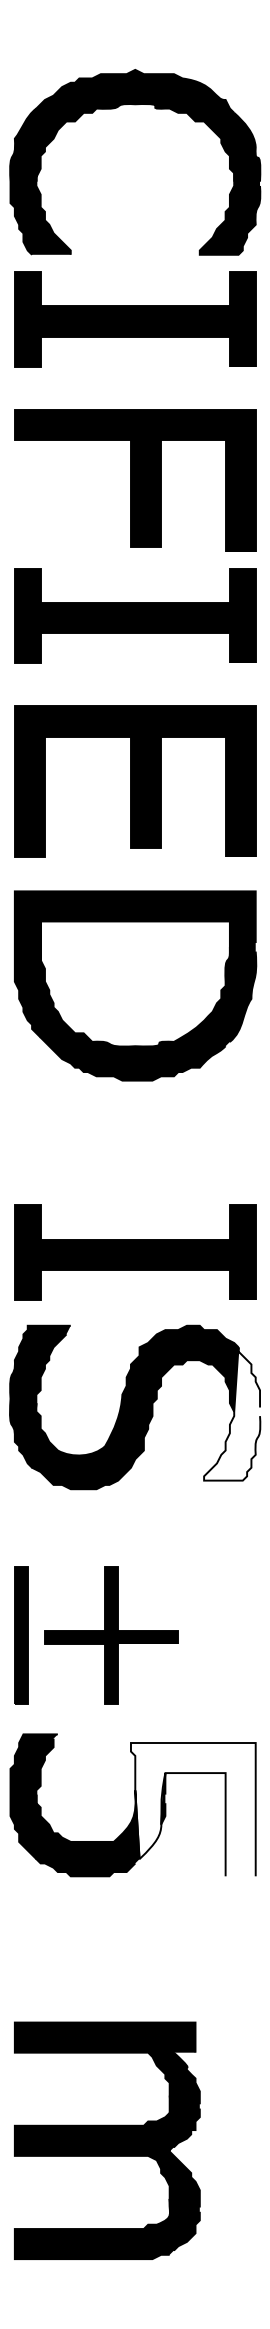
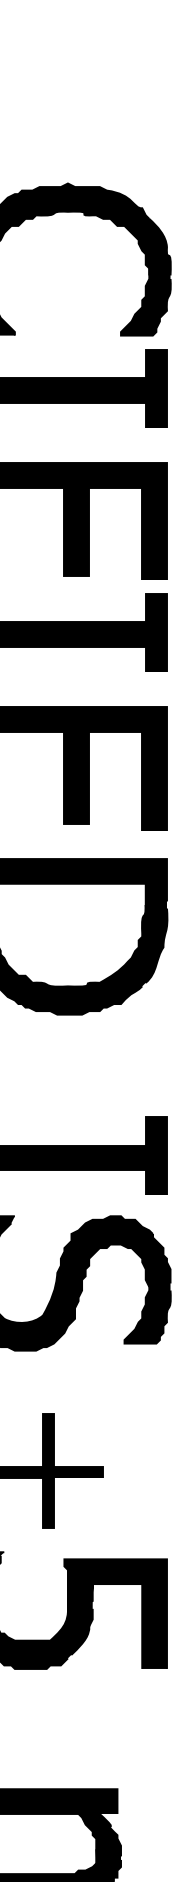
fill: (232, 1413) -> (147, 1288), added
fill: (192, 1809) -> (115, 1614), added

